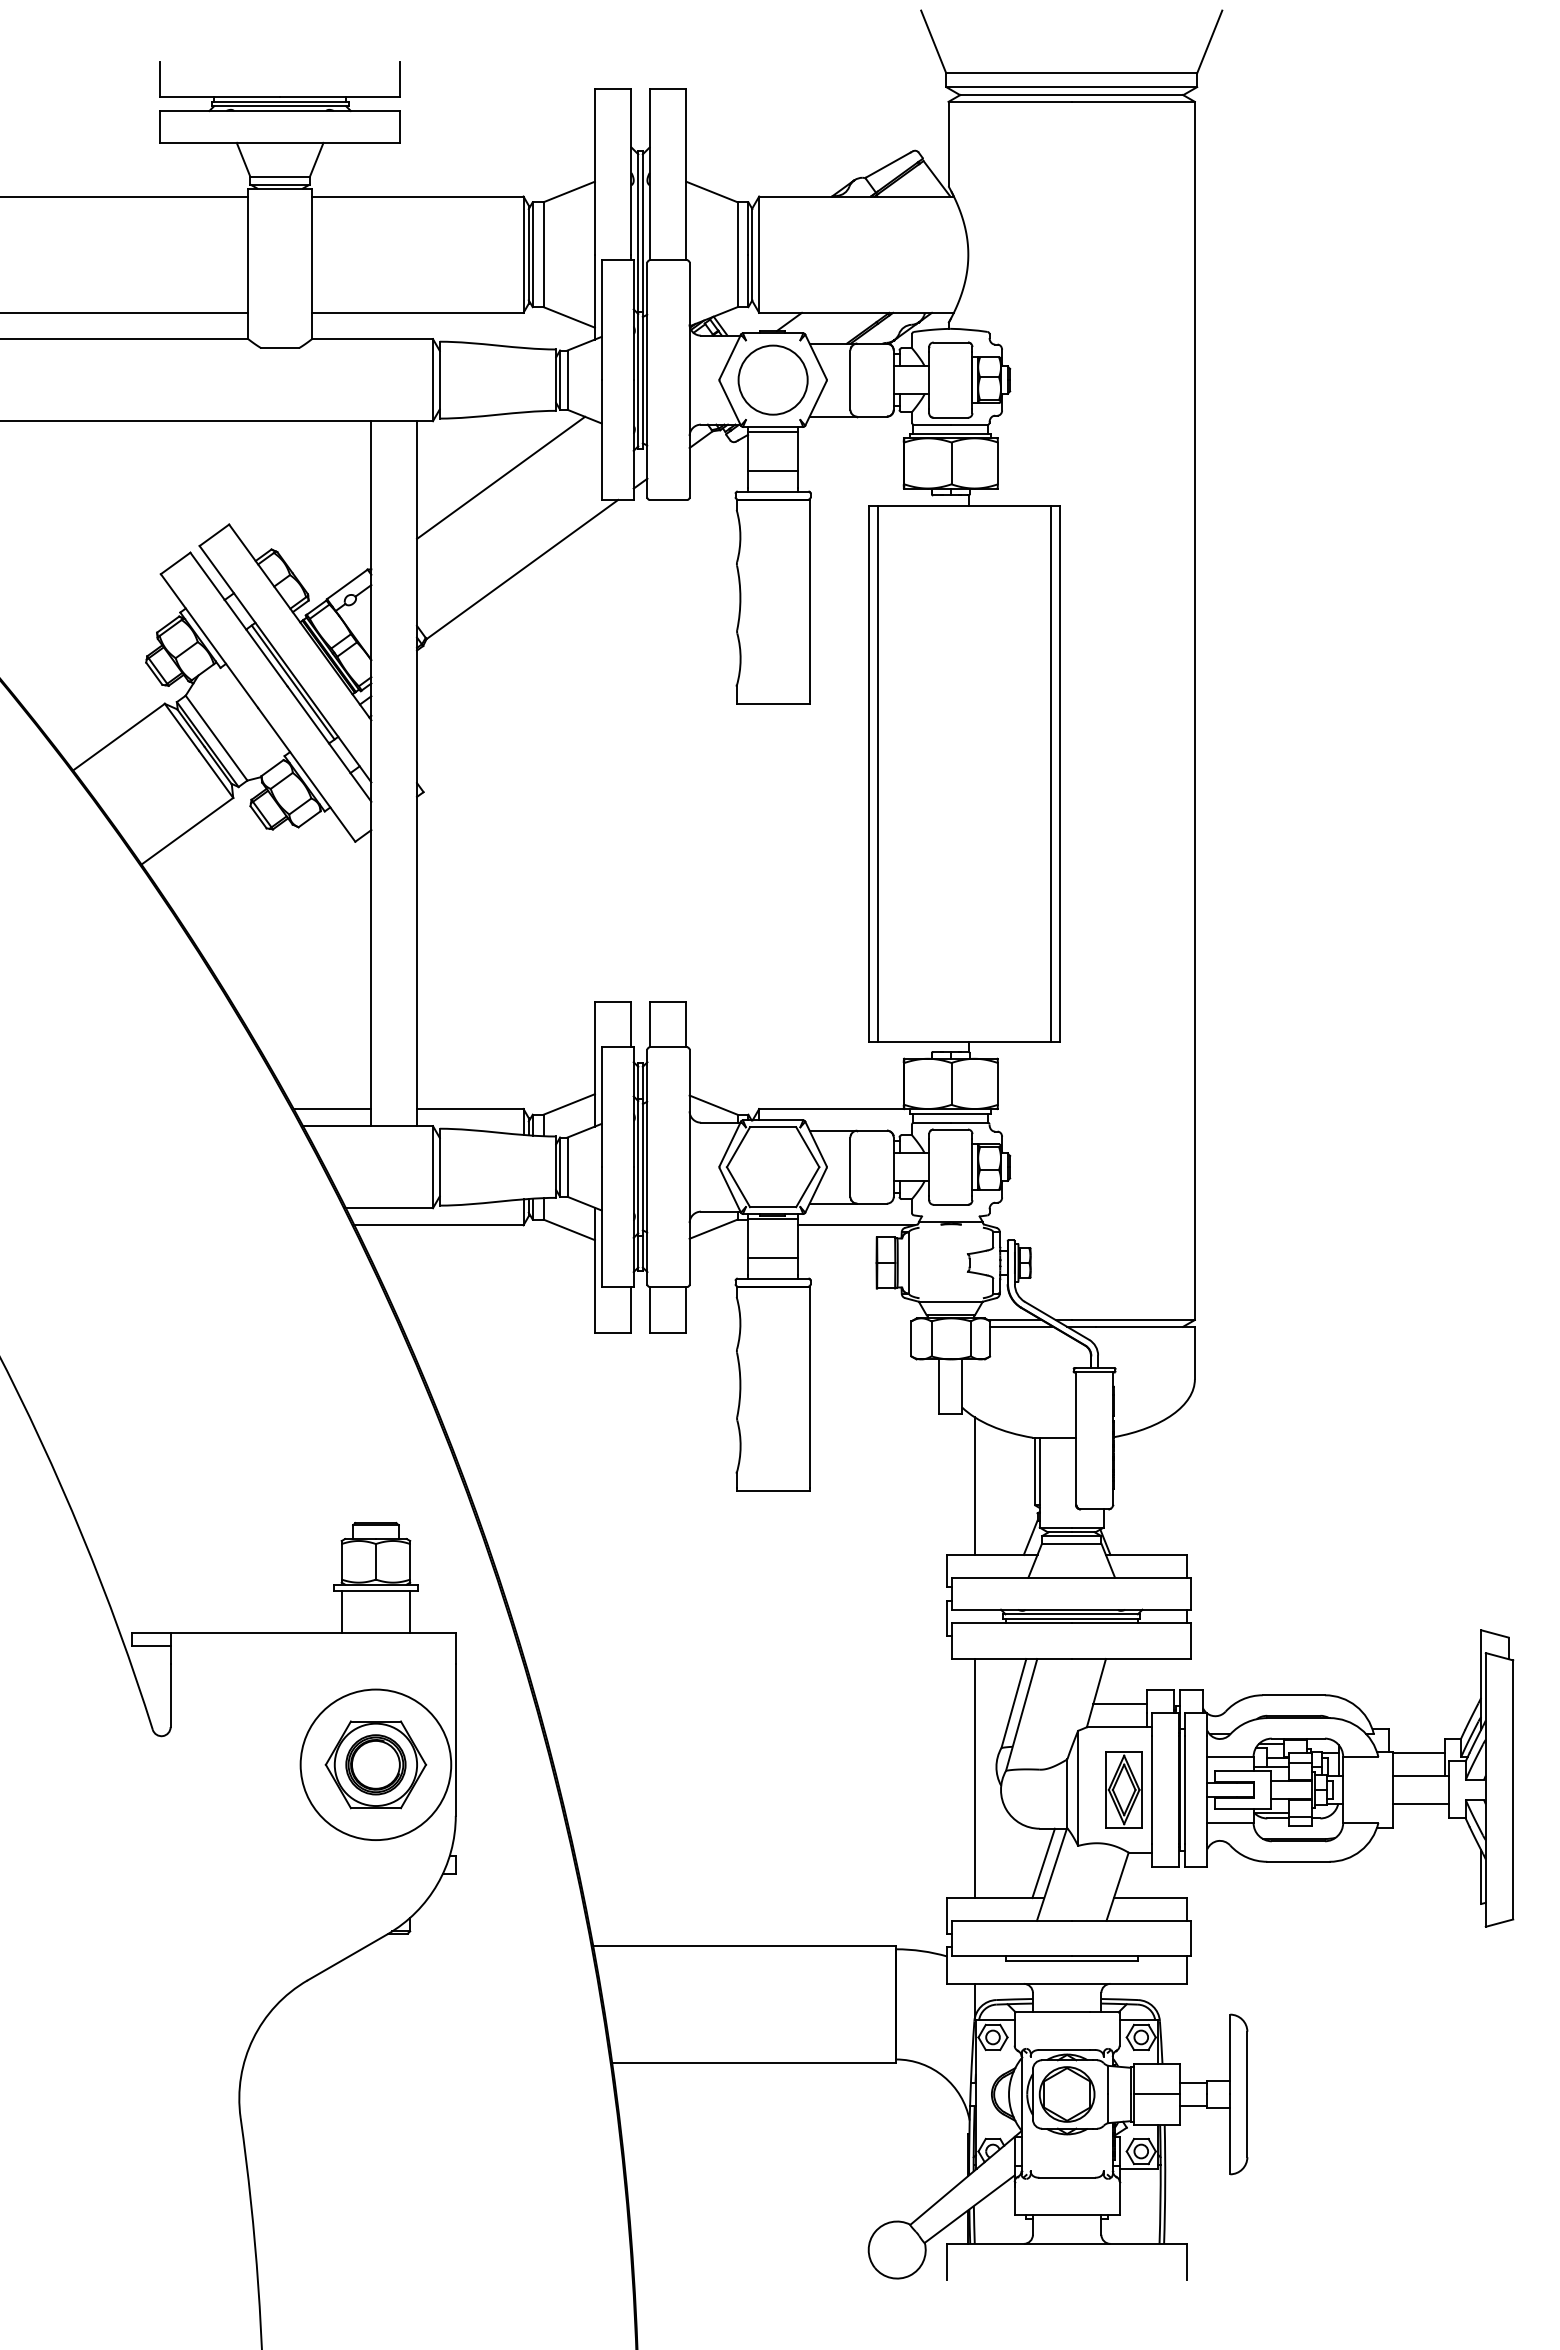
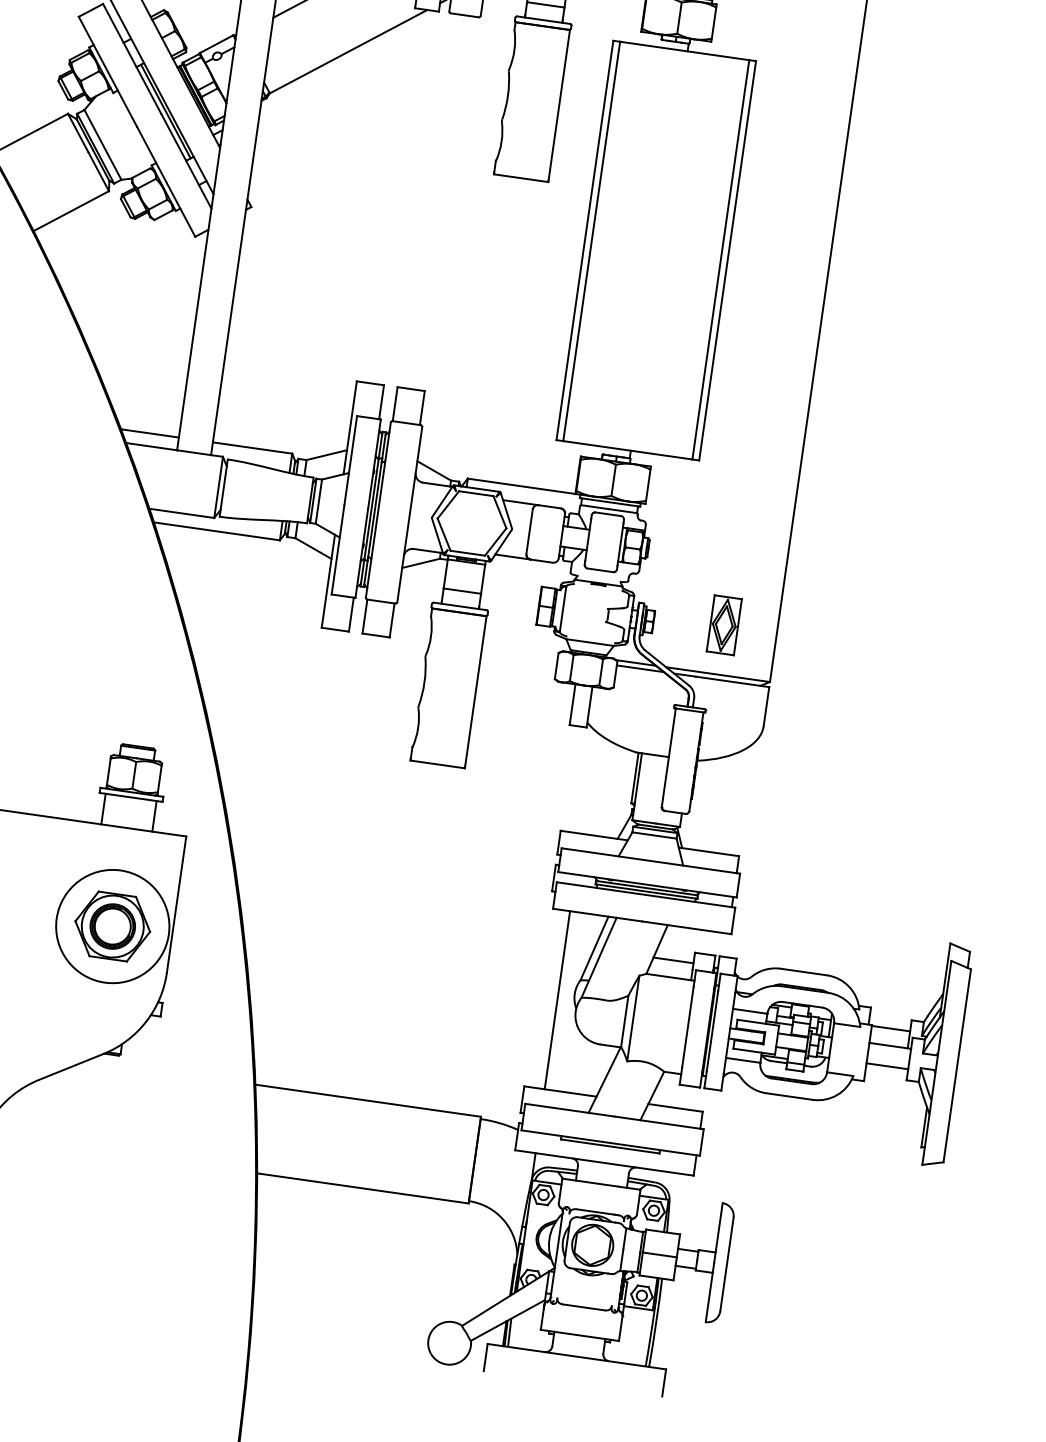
line: (856, 1225) -> (527, 575), removed
line: (974, 1485) -> (588, 781), removed
part: (1123, 1789) -> (723, 624), moved
line: (1043, 1863) -> (599, 1070), removed

